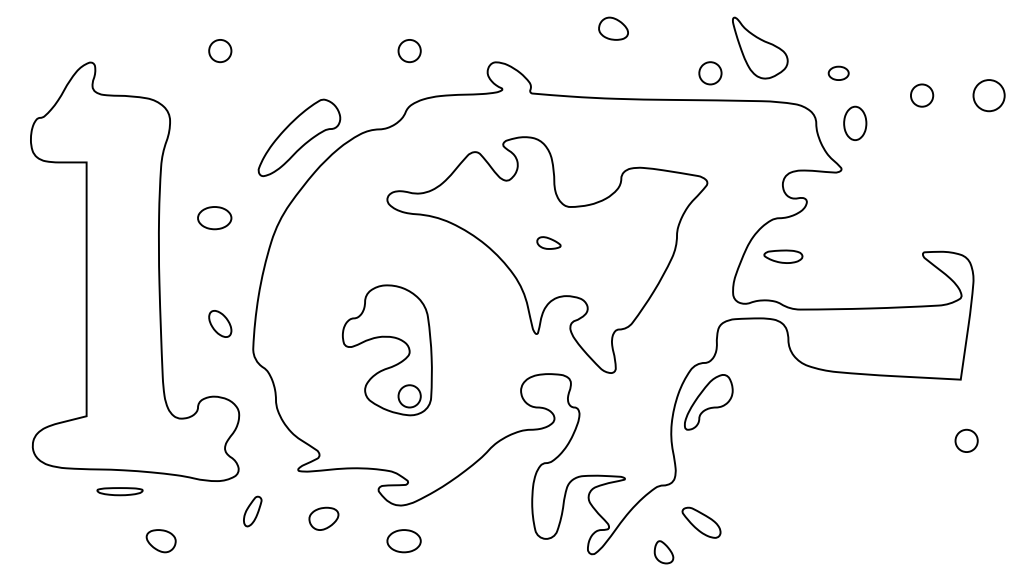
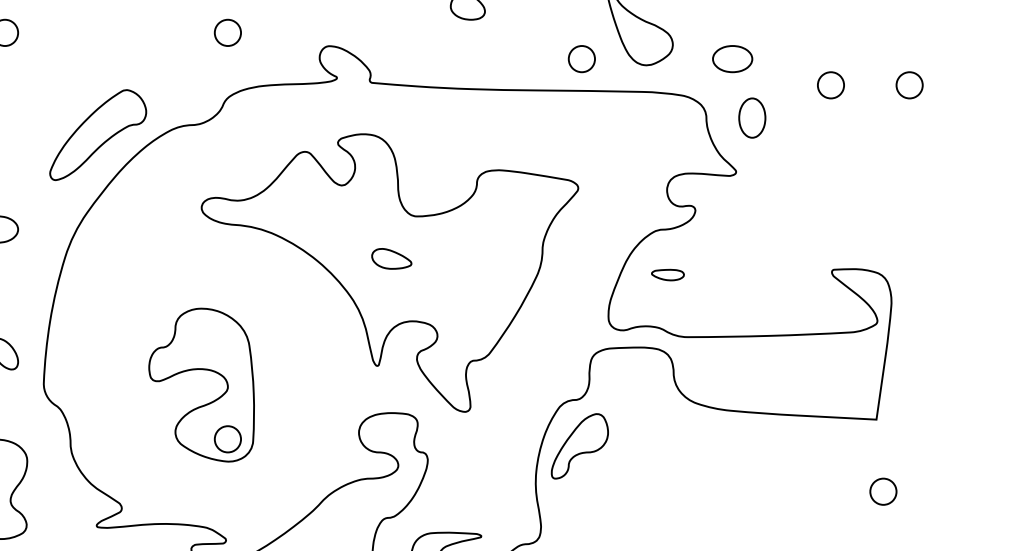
part: (838, 73) -> (732, 59), size x1.67
part: (988, 95) -> (909, 85), size x0.71
part: (548, 242) -> (391, 258), size x1.43
part: (783, 256) -> (667, 274), size x0.71

